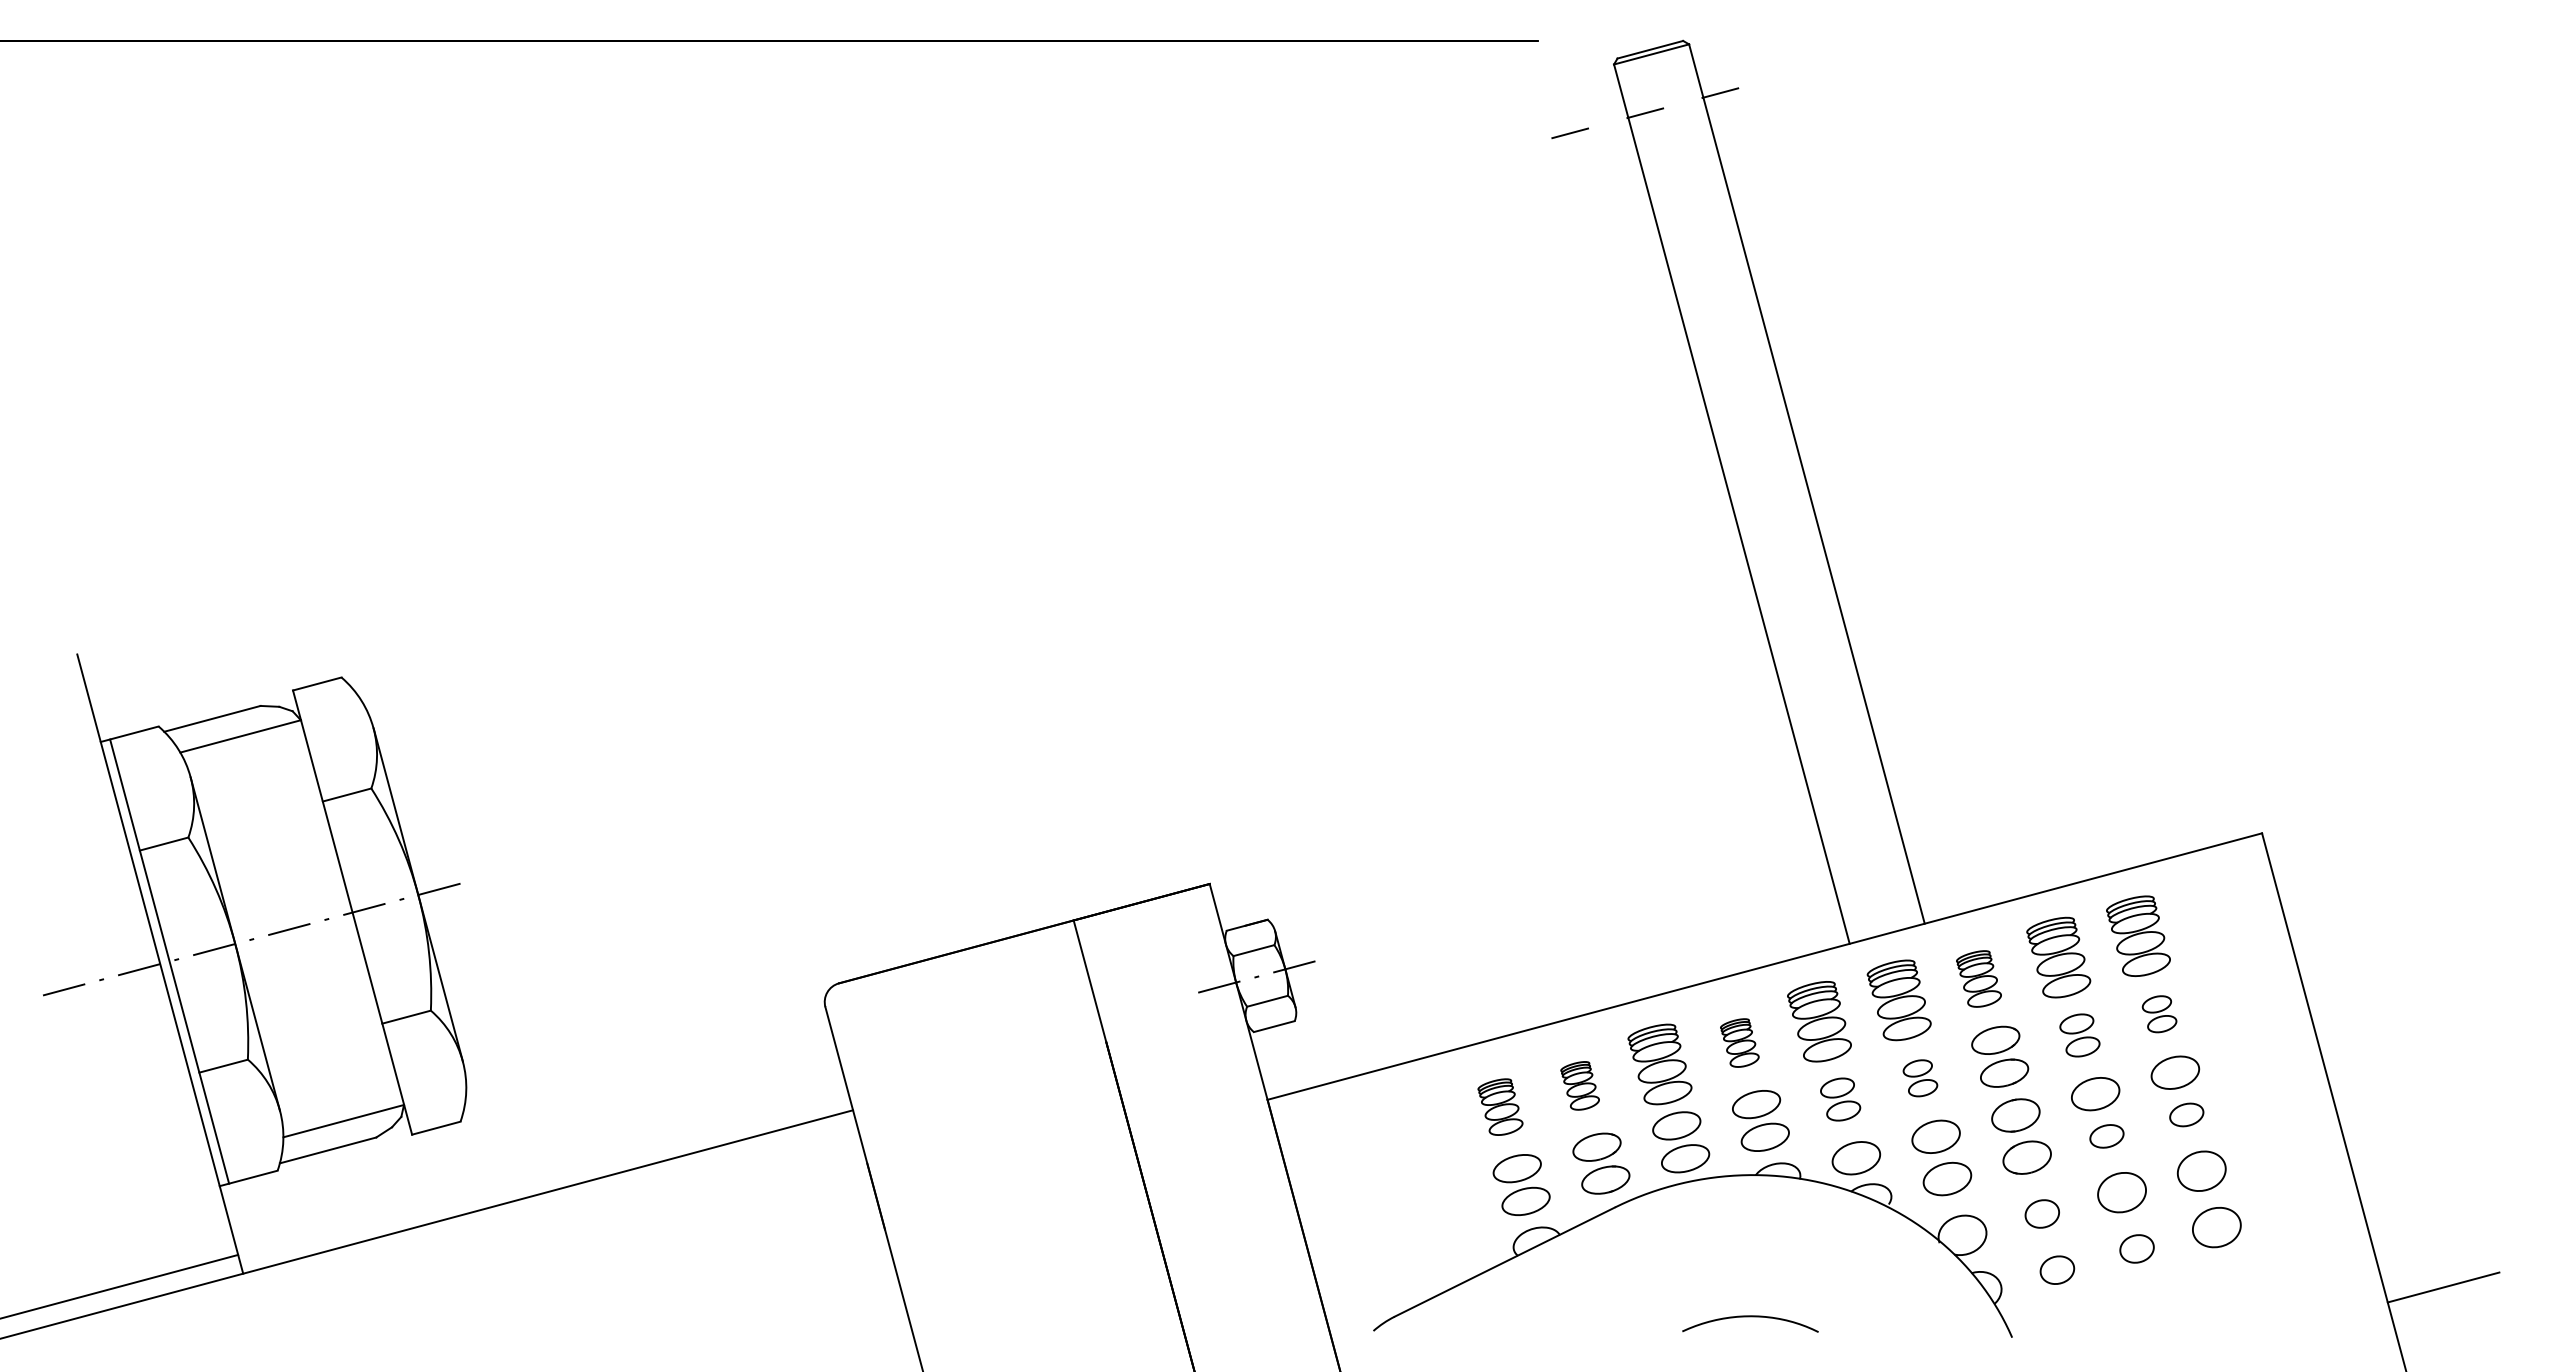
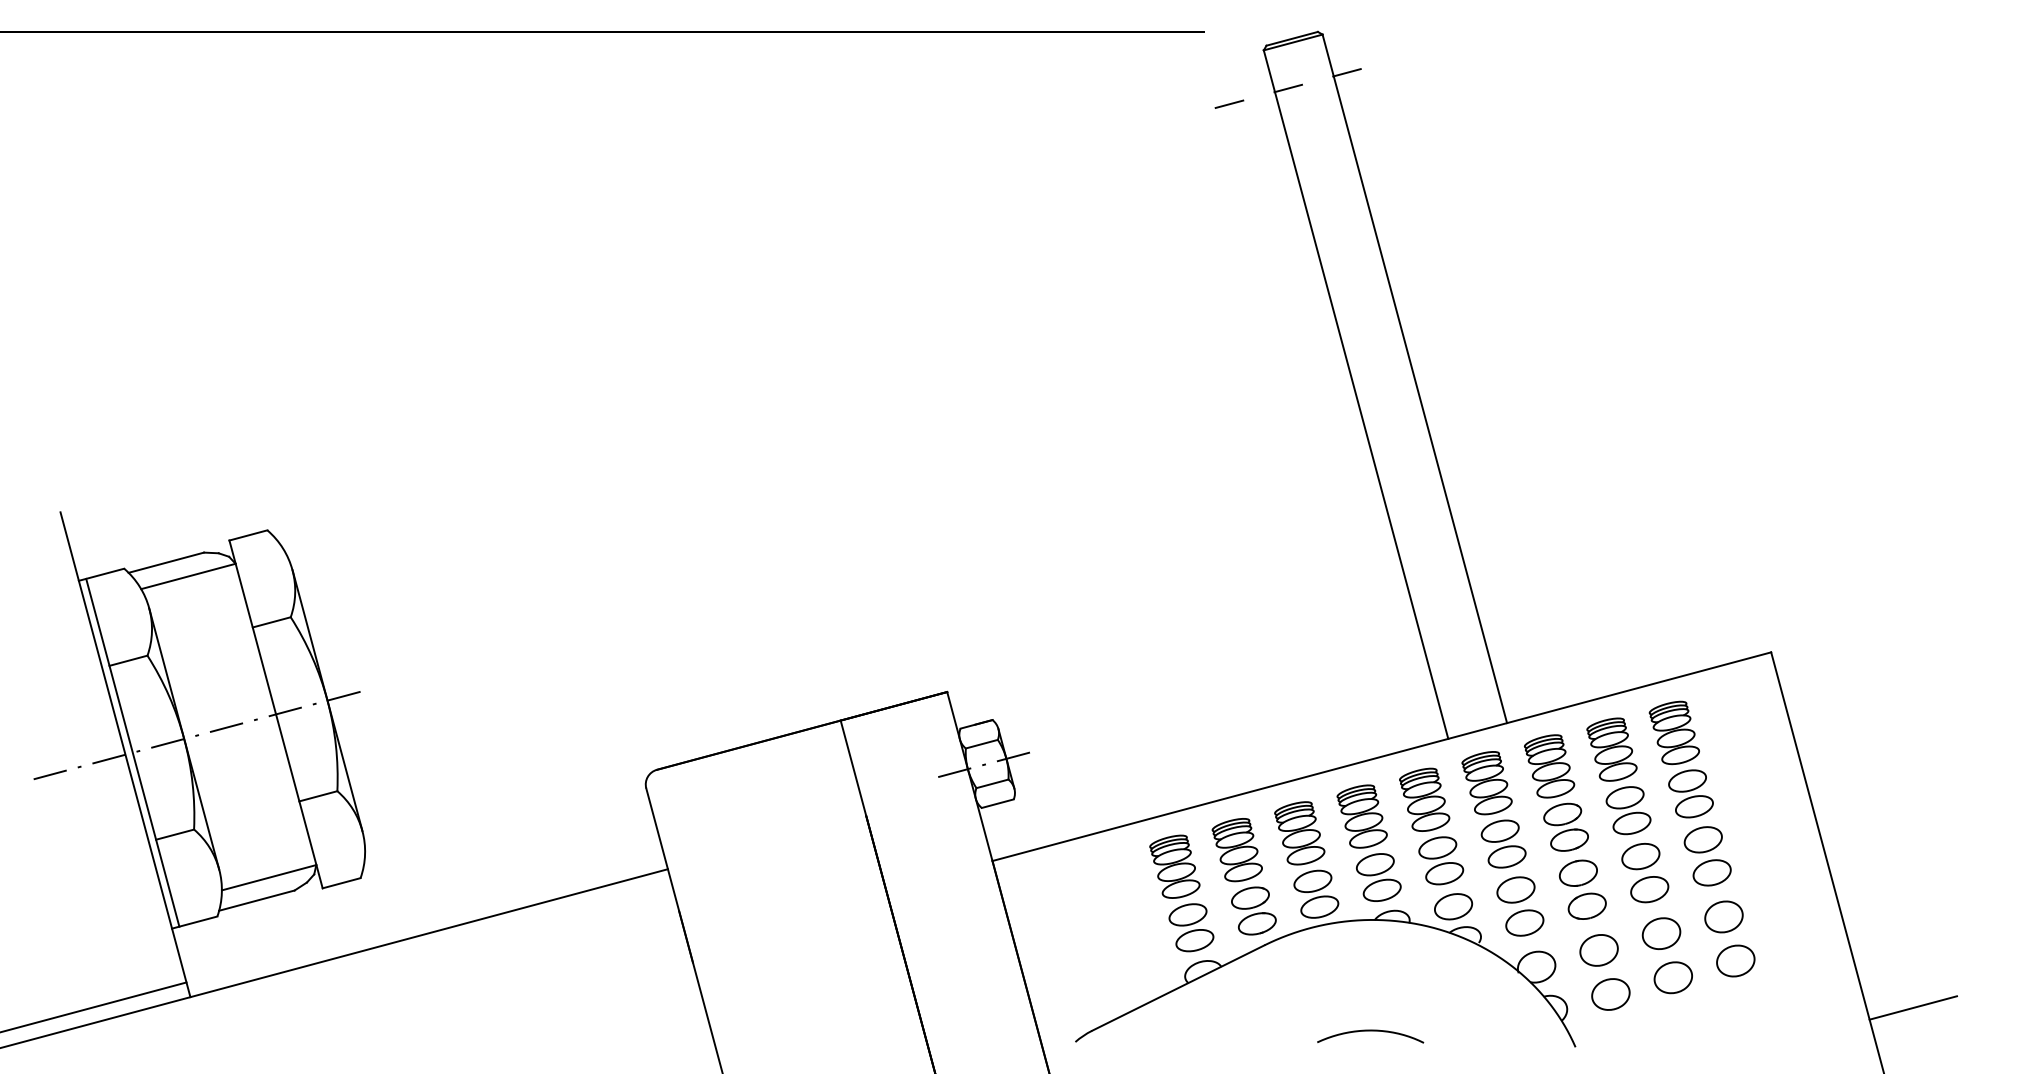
part: (1978, 978) -> (1549, 766), size x1.43
part: (2159, 1014) -> (1690, 794), size x1.67
part: (2079, 1035) -> (1628, 810), size x1.43
part: (1739, 1042) -> (1362, 816), size x1.67
part: (1920, 1078) -> (1503, 844), size x1.67
part: (1579, 1085) -> (1236, 849), size x1.67
part: (1840, 1099) -> (1441, 860), size x1.43
part: (1500, 1106) -> (1174, 866), size x1.43
part: (2186, 1114) -> (1712, 872), size x1.43
part: (2106, 1136) -> (1649, 889), size x1.43
part: (2042, 1213) -> (1599, 950), size x1.43
part: (2136, 1248) -> (1672, 977), size x1.43
part: (2057, 1269) -> (1611, 993), size x1.43

